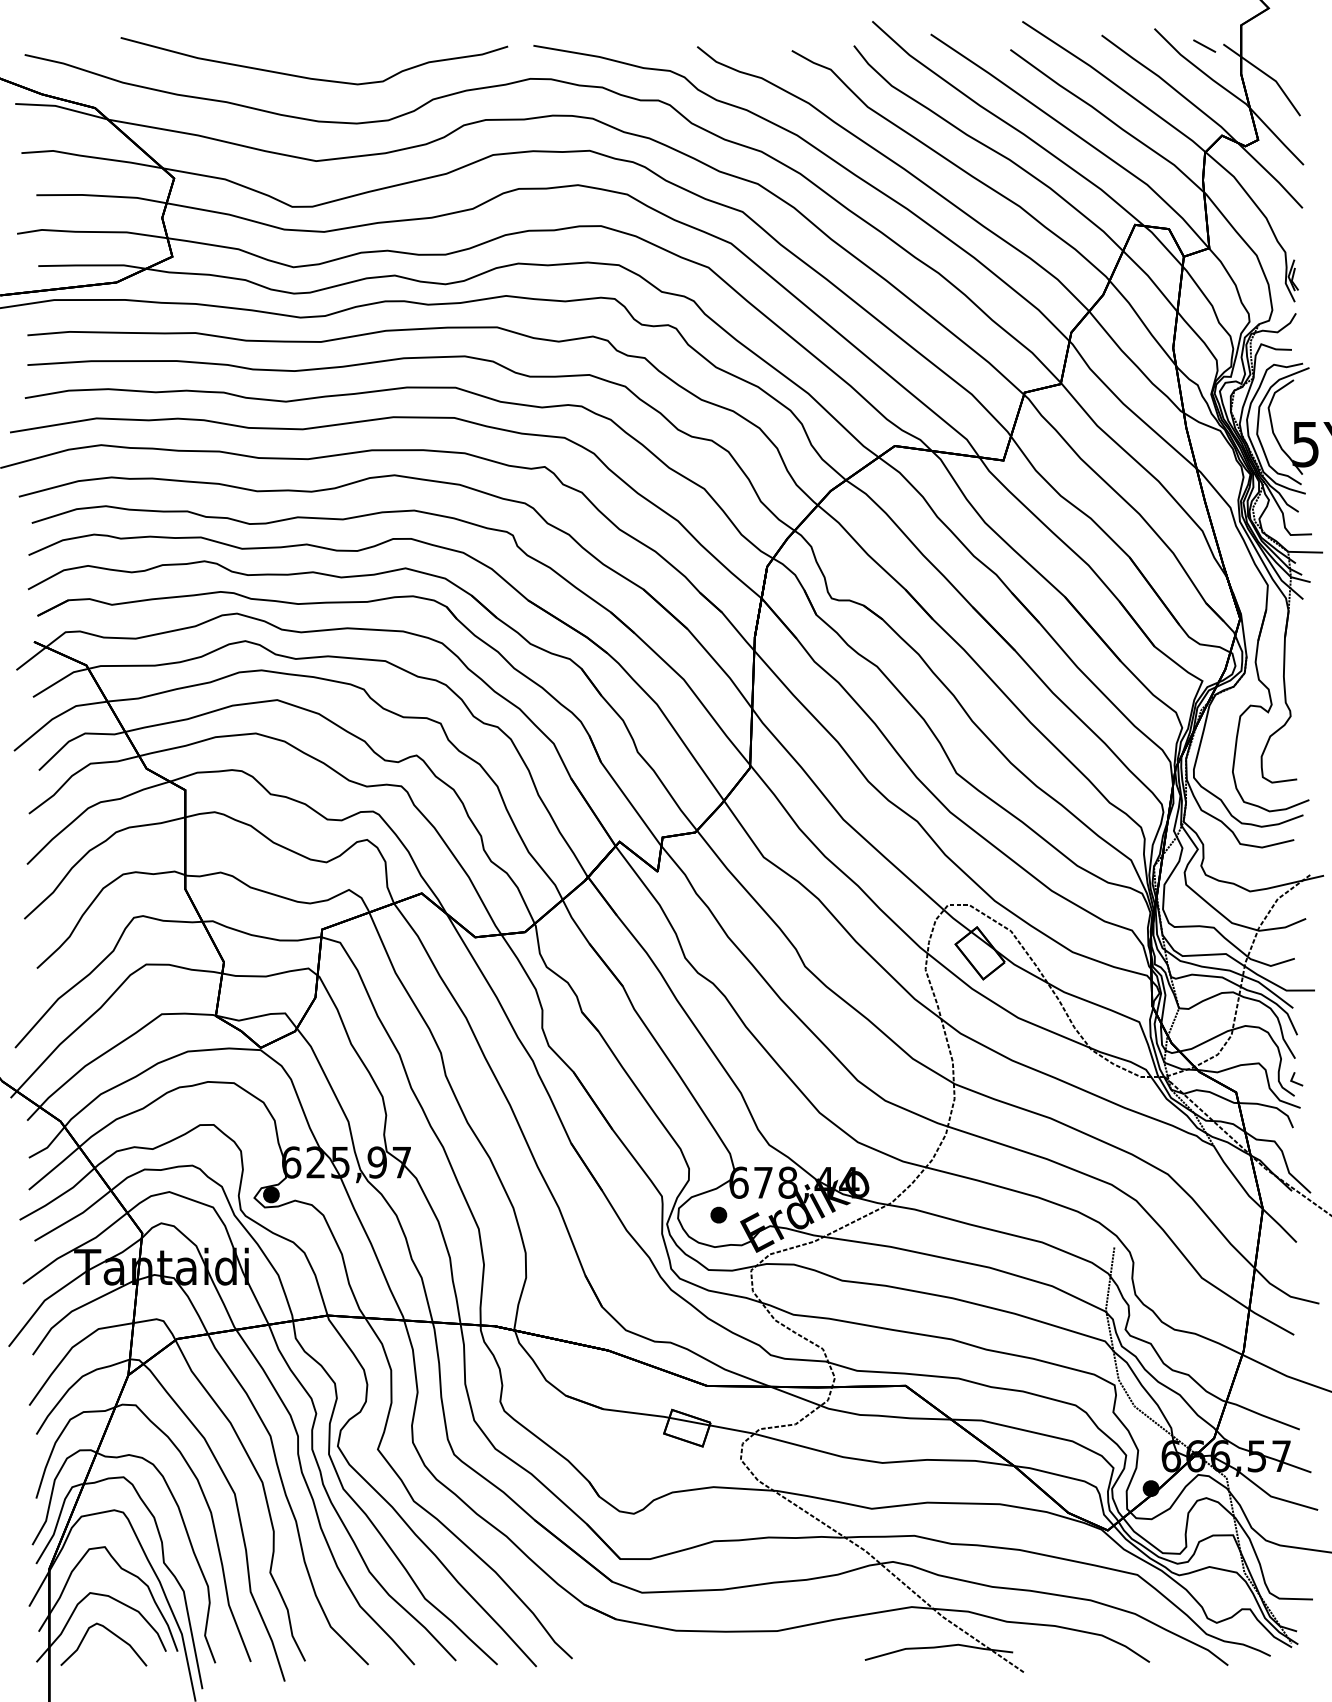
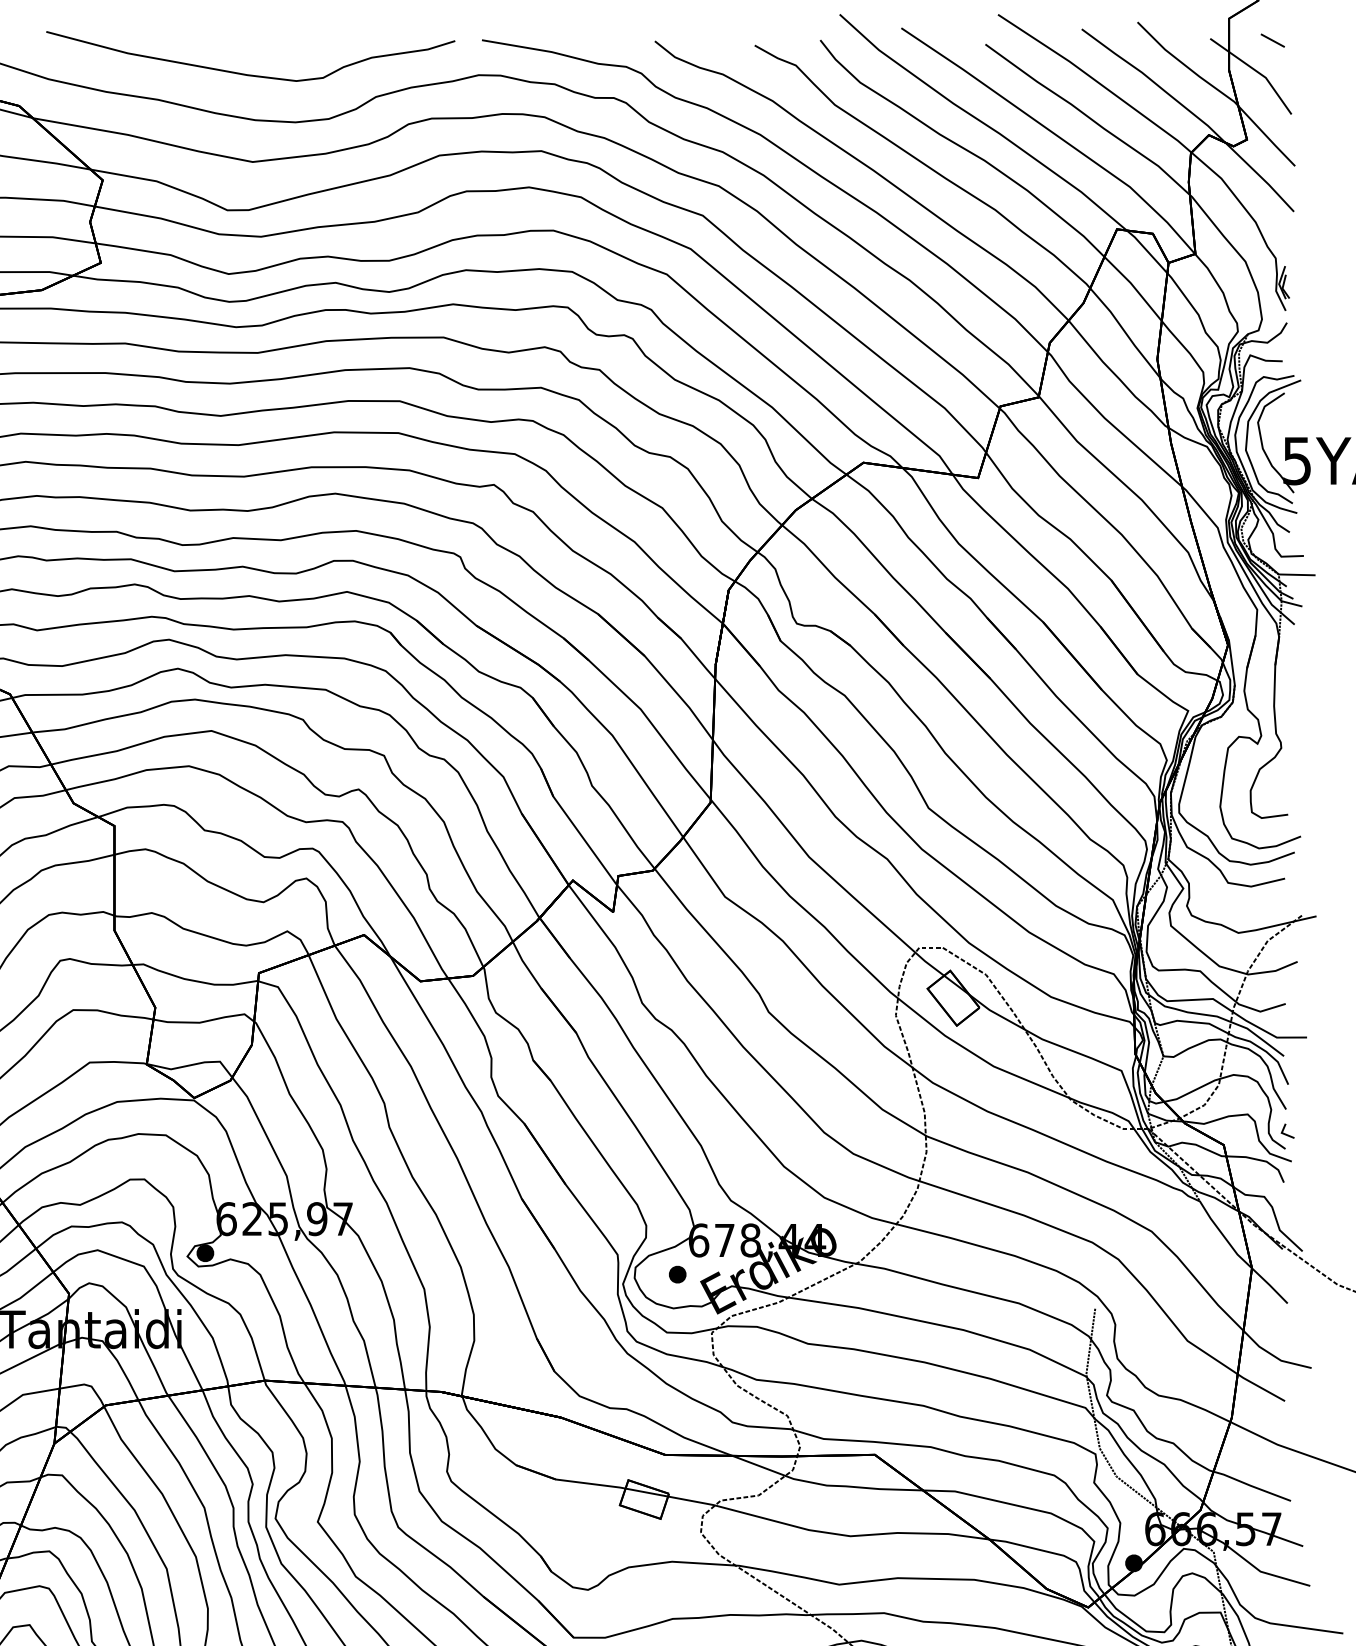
line: (1204, 45) -> (1272, 39), moved

